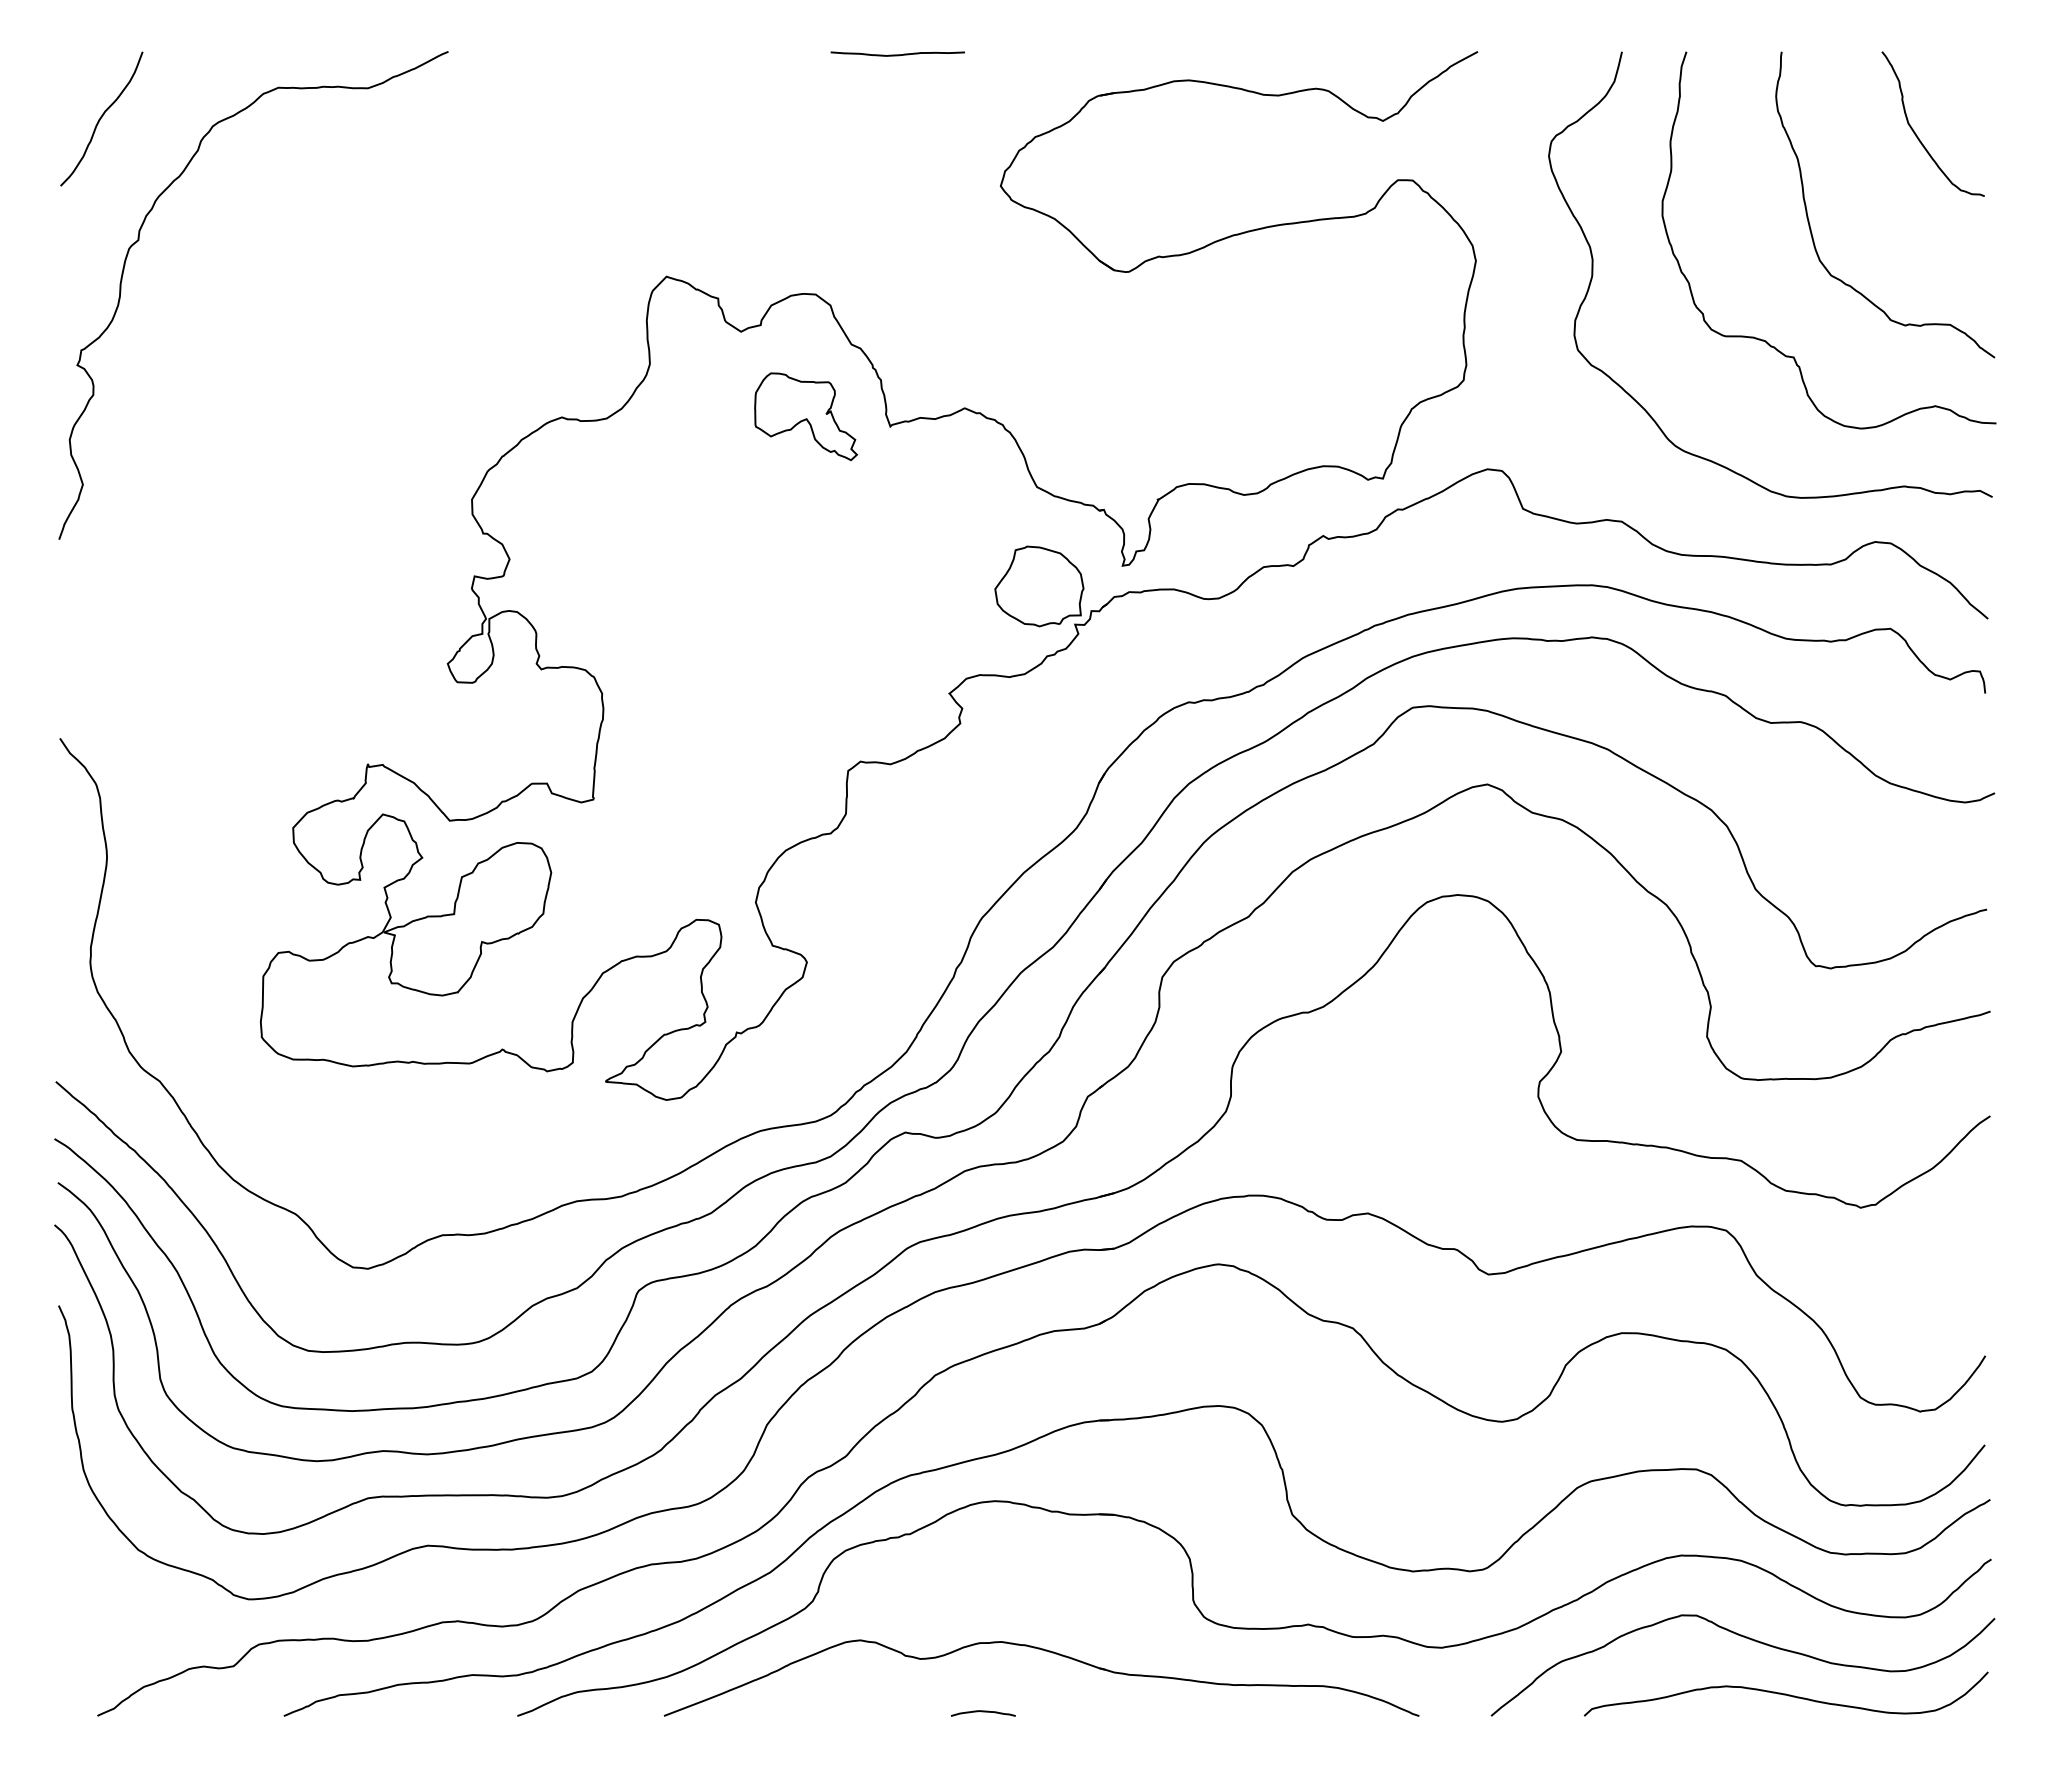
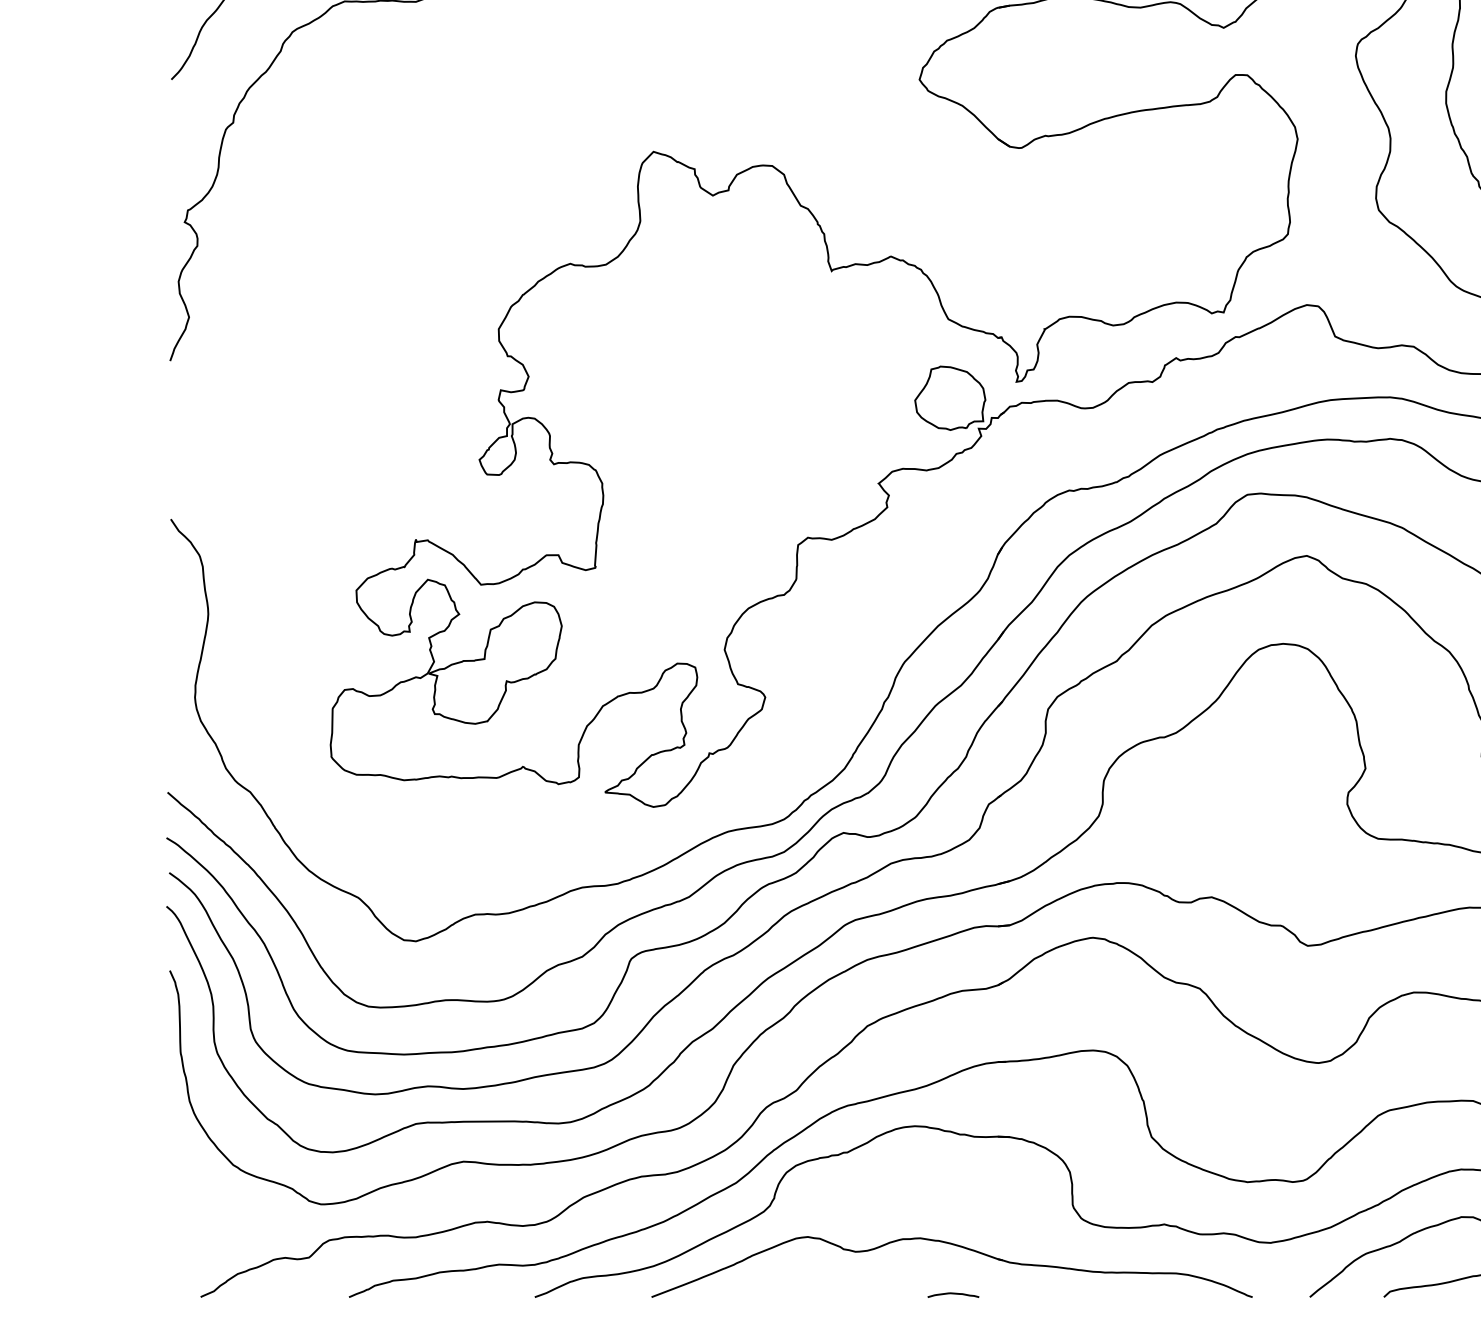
part: (805, 416) -> (764, 263), removed
curve: (983, 1712) -> (953, 1294), moved

